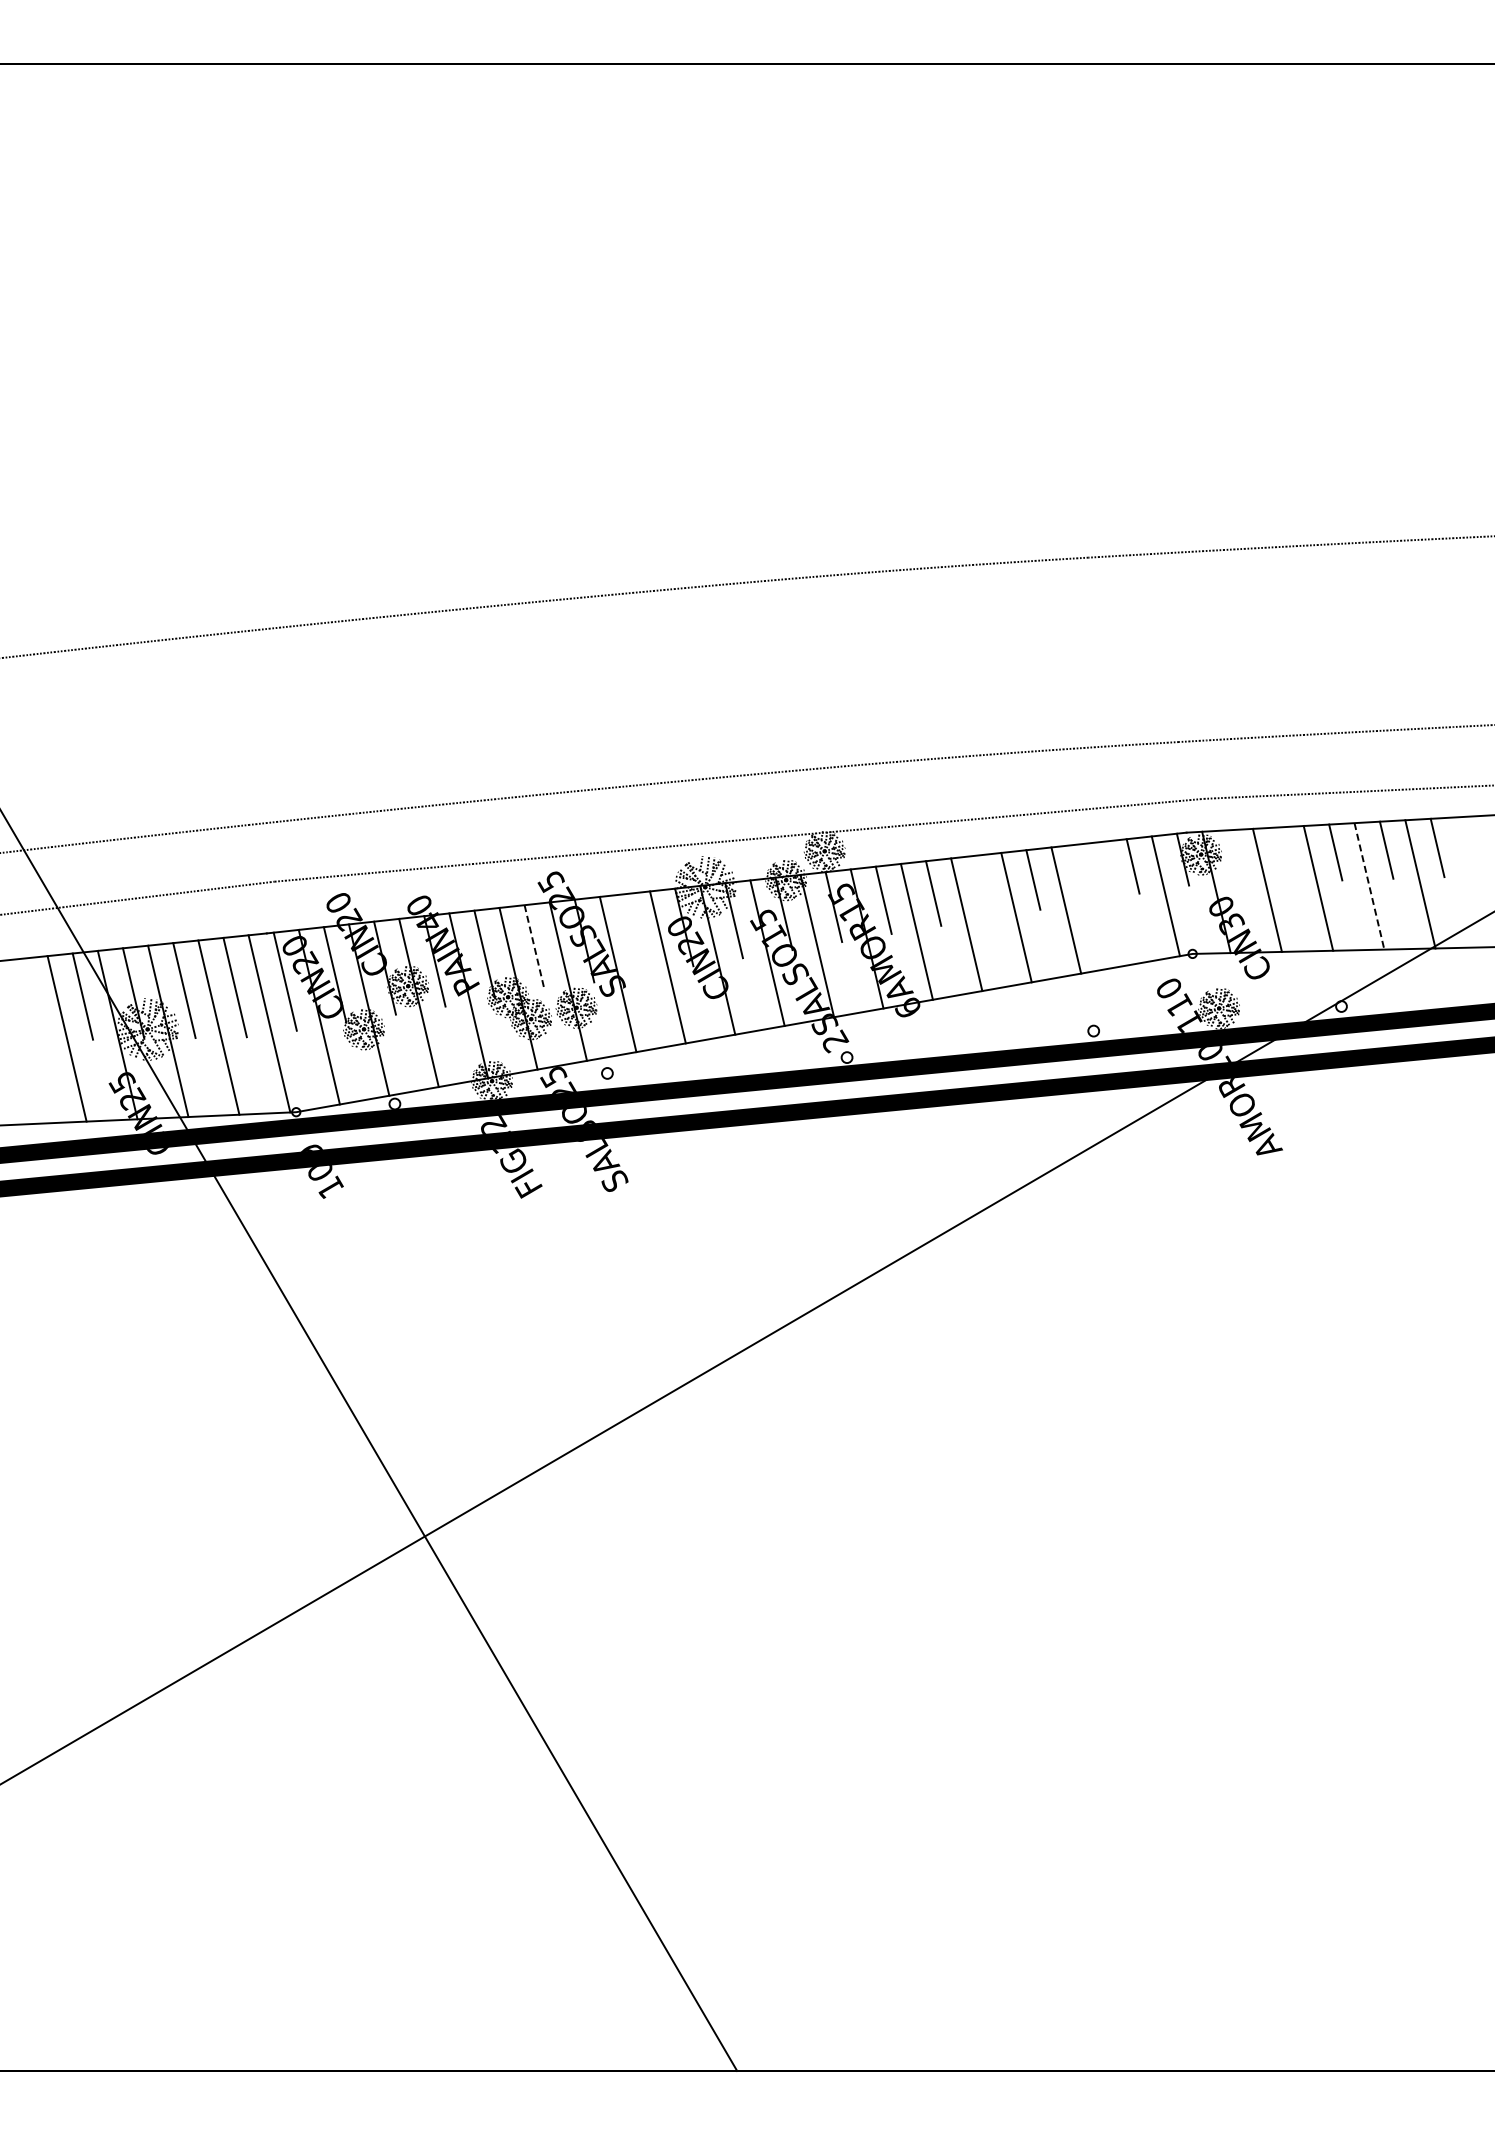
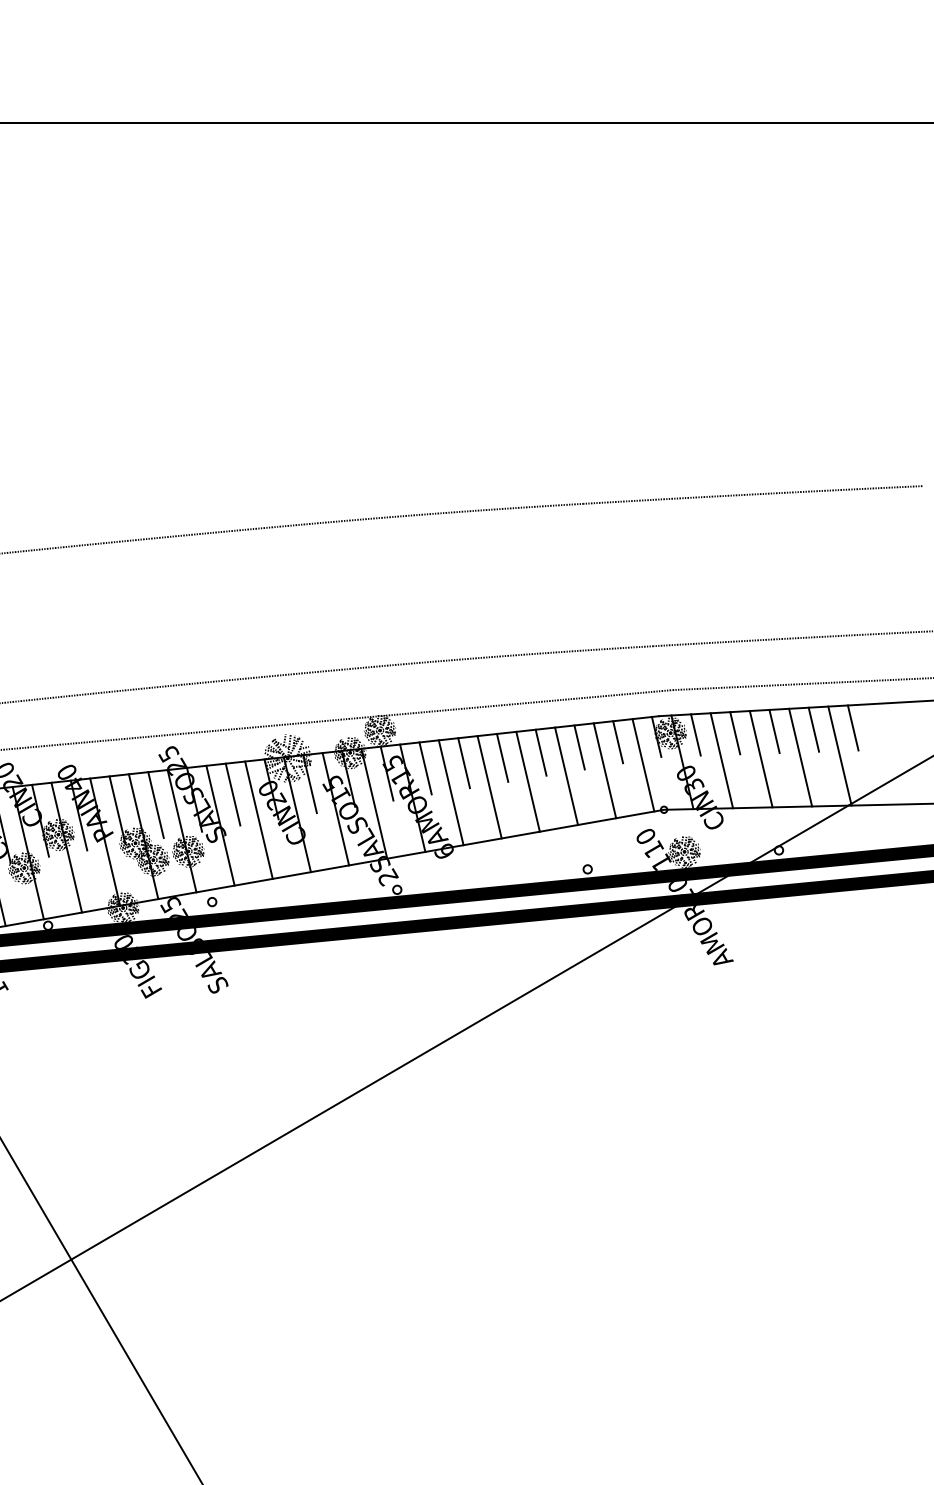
line: (1284, 854) -> (735, 733), added
line: (1233, 856) -> (695, 734), added
line: (1082, 872) -> (579, 746), added
line: (983, 886) -> (502, 757), added
line: (1369, 886) -> (800, 757), dashed -> solid
line: (1115, 902) -> (604, 770), added
line: (633, 934) -> (232, 794), added
line: (534, 947) -> (155, 804), dashed -> solid
text: (495, 1134) -> (125, 949), FIG12 -> FIG20

